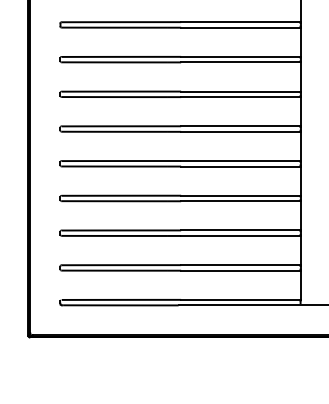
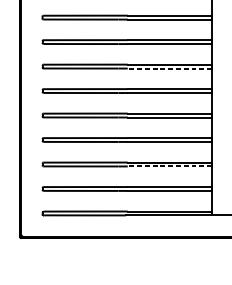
line: (240, 97) -> (169, 68), solid -> dashed
line: (240, 235) -> (169, 166), solid -> dashed

